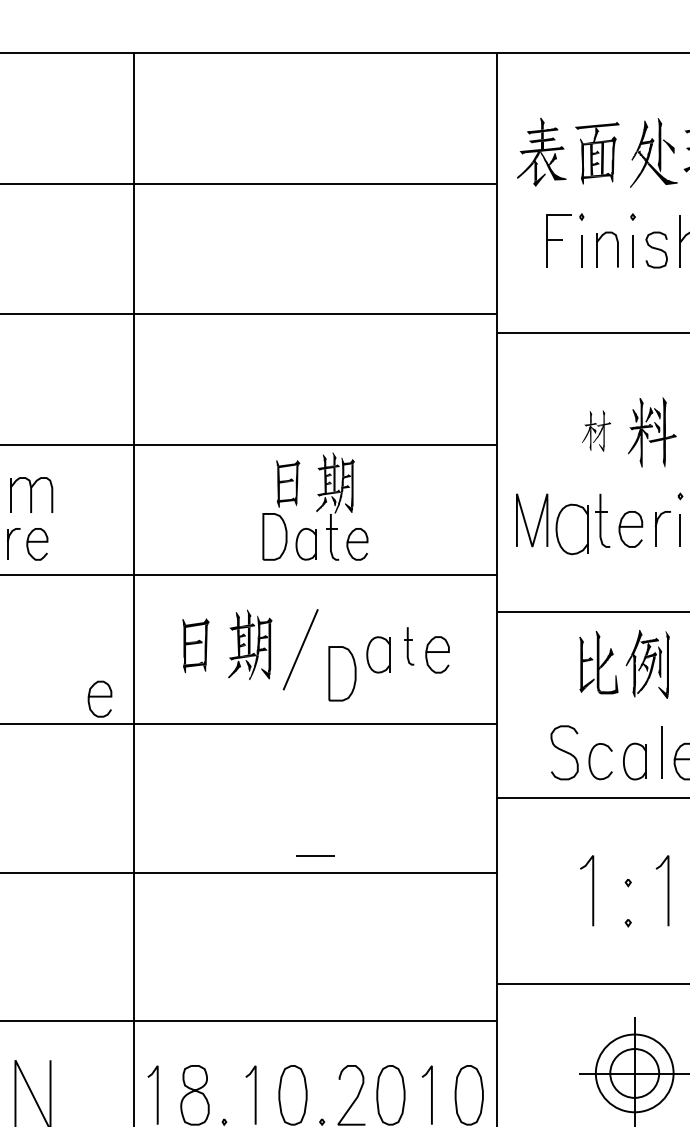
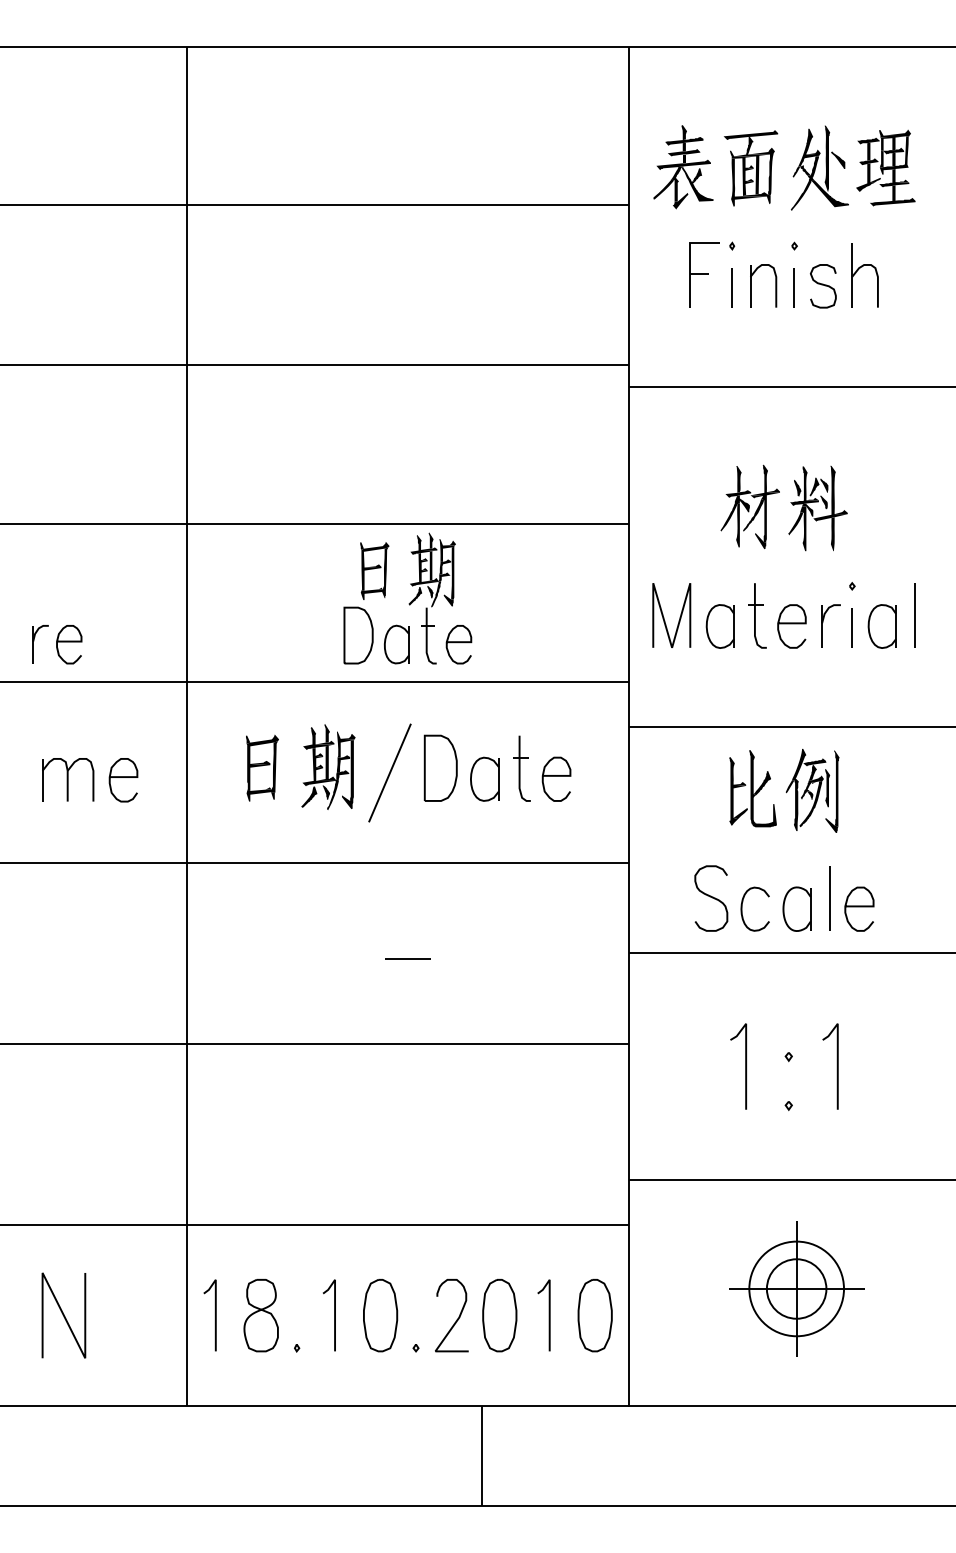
part: (595, 430) -> (749, 506), size x1.67
part: (31, 494) -> (68, 779), moved
part: (571, 529) -> (719, 626), size x0.71
part: (408, 646) -> (521, 768), size x1.43
part: (342, 673) -> (440, 767), moved
curve: (99, 696) -> (123, 777), moved
line: (315, 855) -> (407, 958), moved

